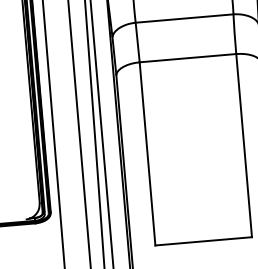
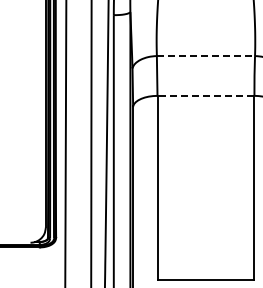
line: (185, 18) -> (206, 56), solid -> dashed
line: (187, 57) -> (205, 95), solid -> dashed

